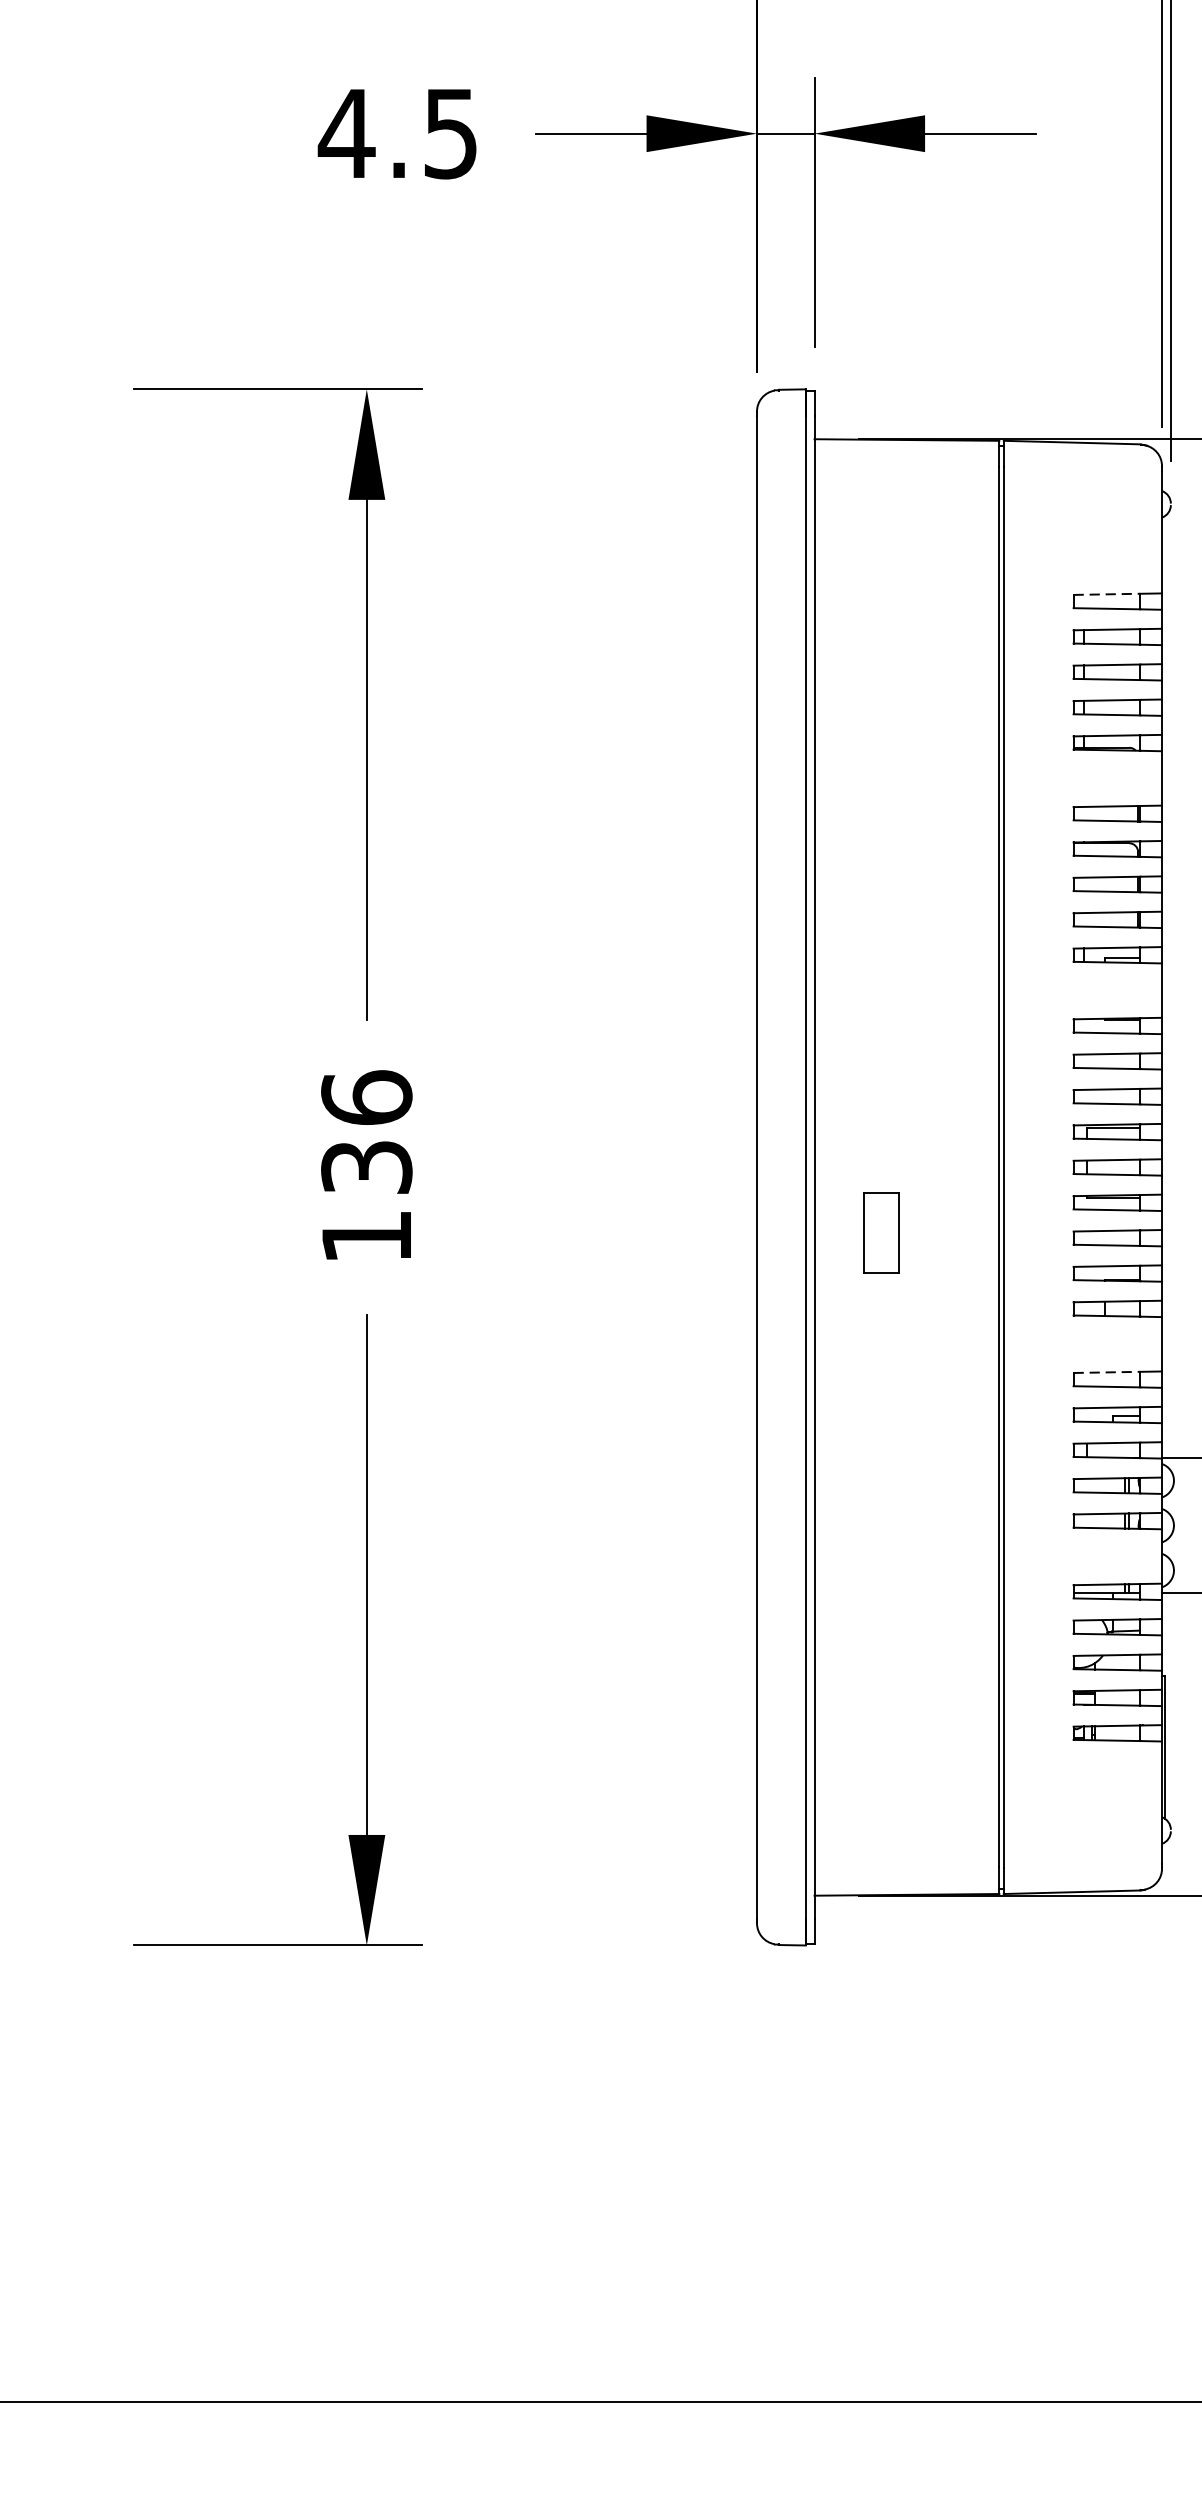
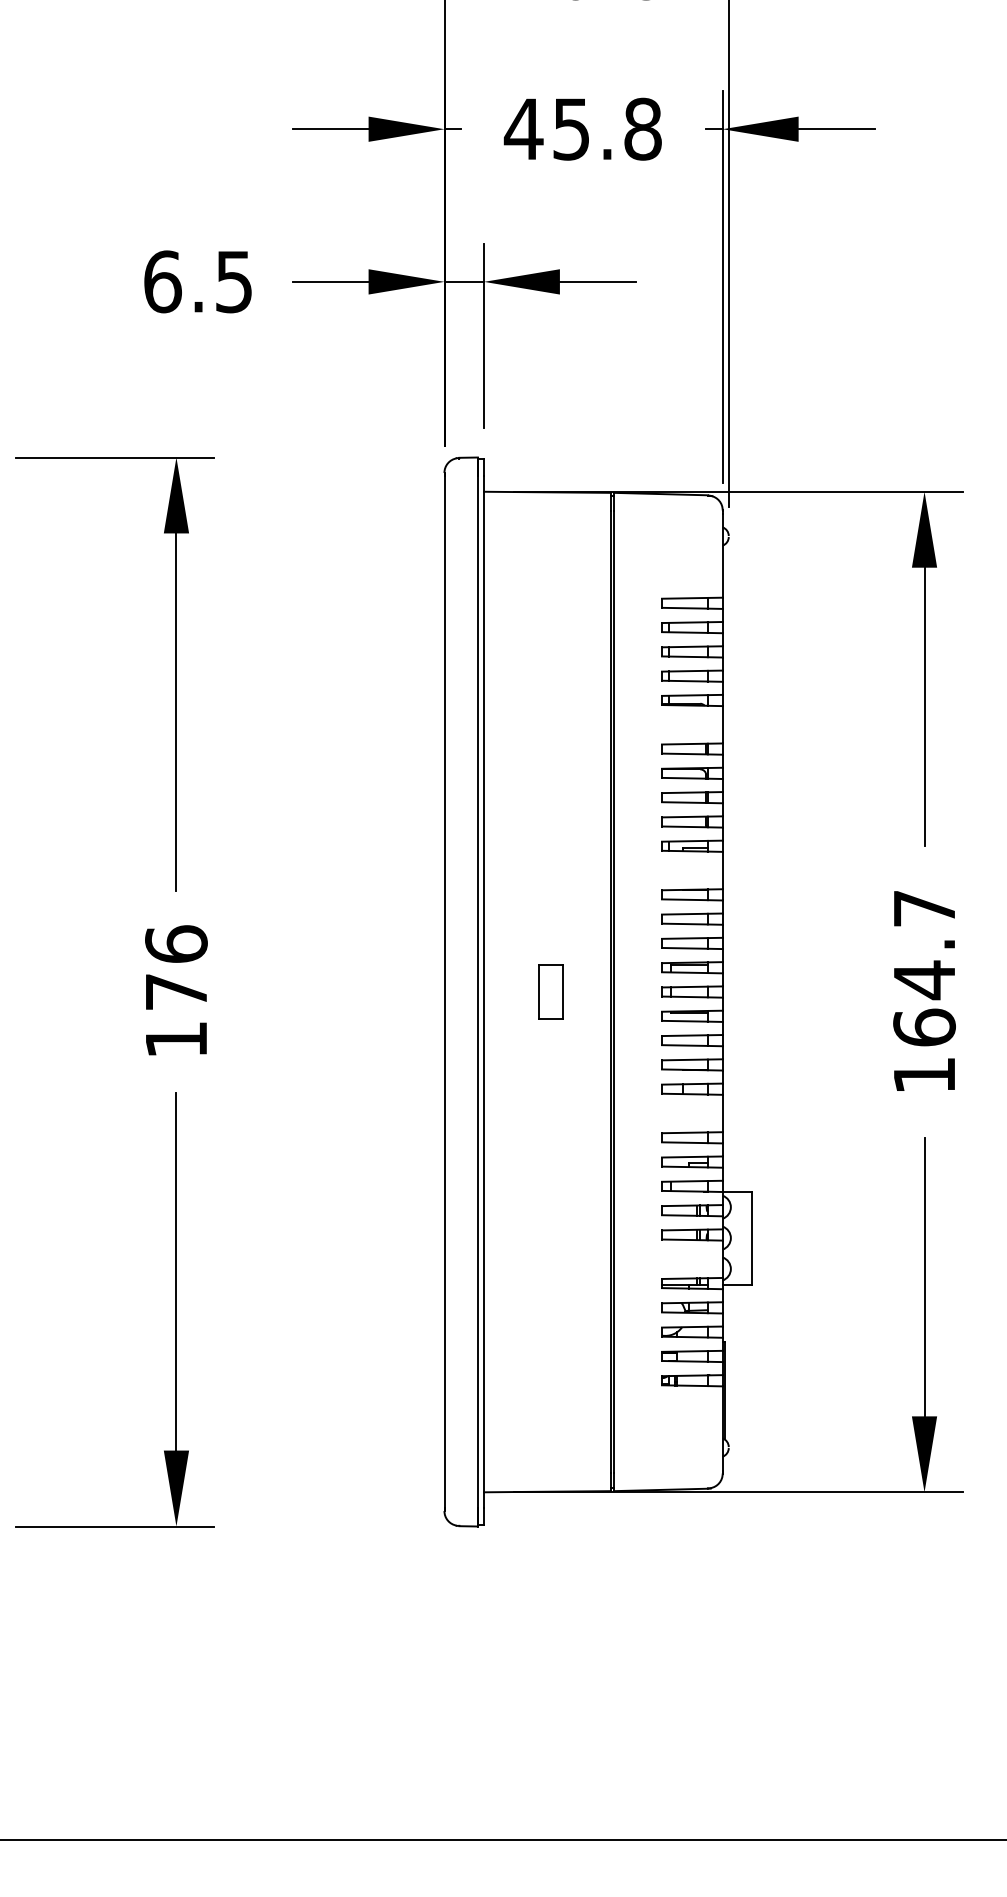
text: (346, 133) -> (162, 281), 4.5 -> 6.5
line: (1106, 594) -> (684, 598), dashed -> solid
text: (366, 1168) -> (176, 992), 136 -> 176
part: (880, 1232) -> (550, 991), moved
line: (1106, 1371) -> (684, 1132), dashed -> solid

